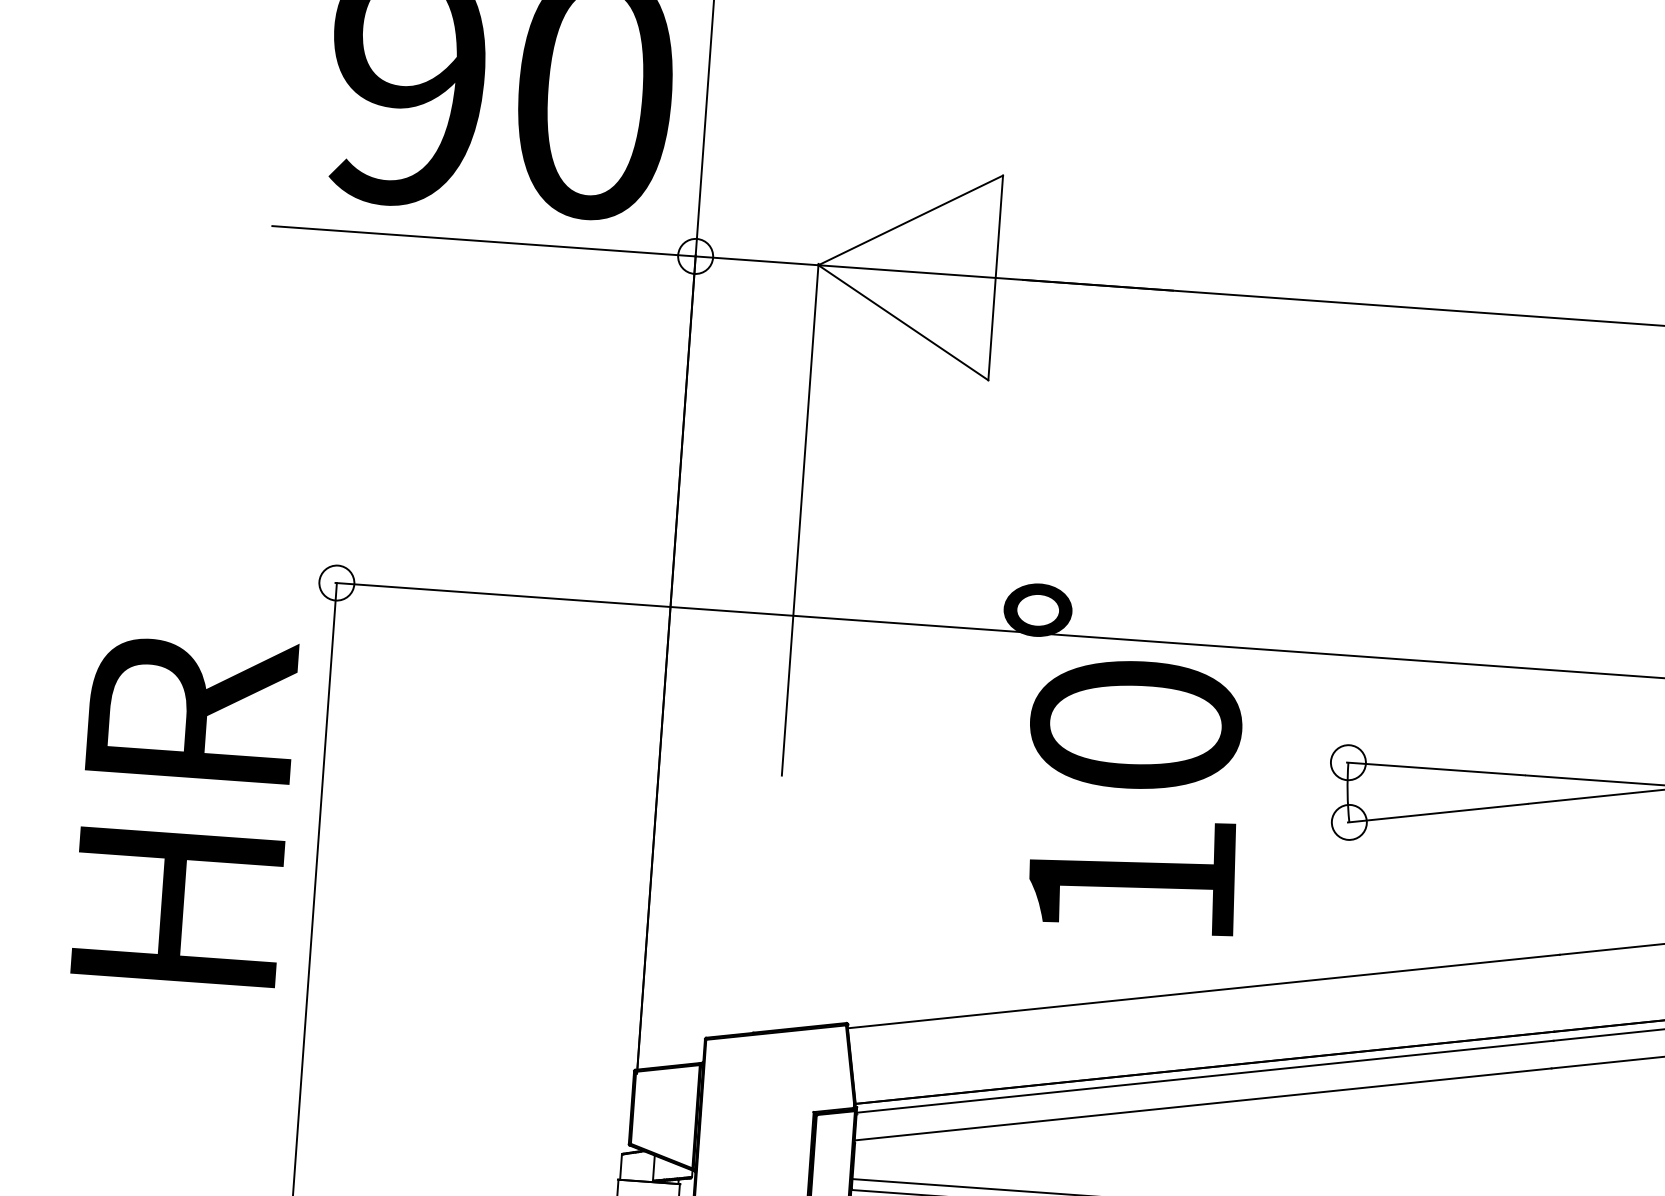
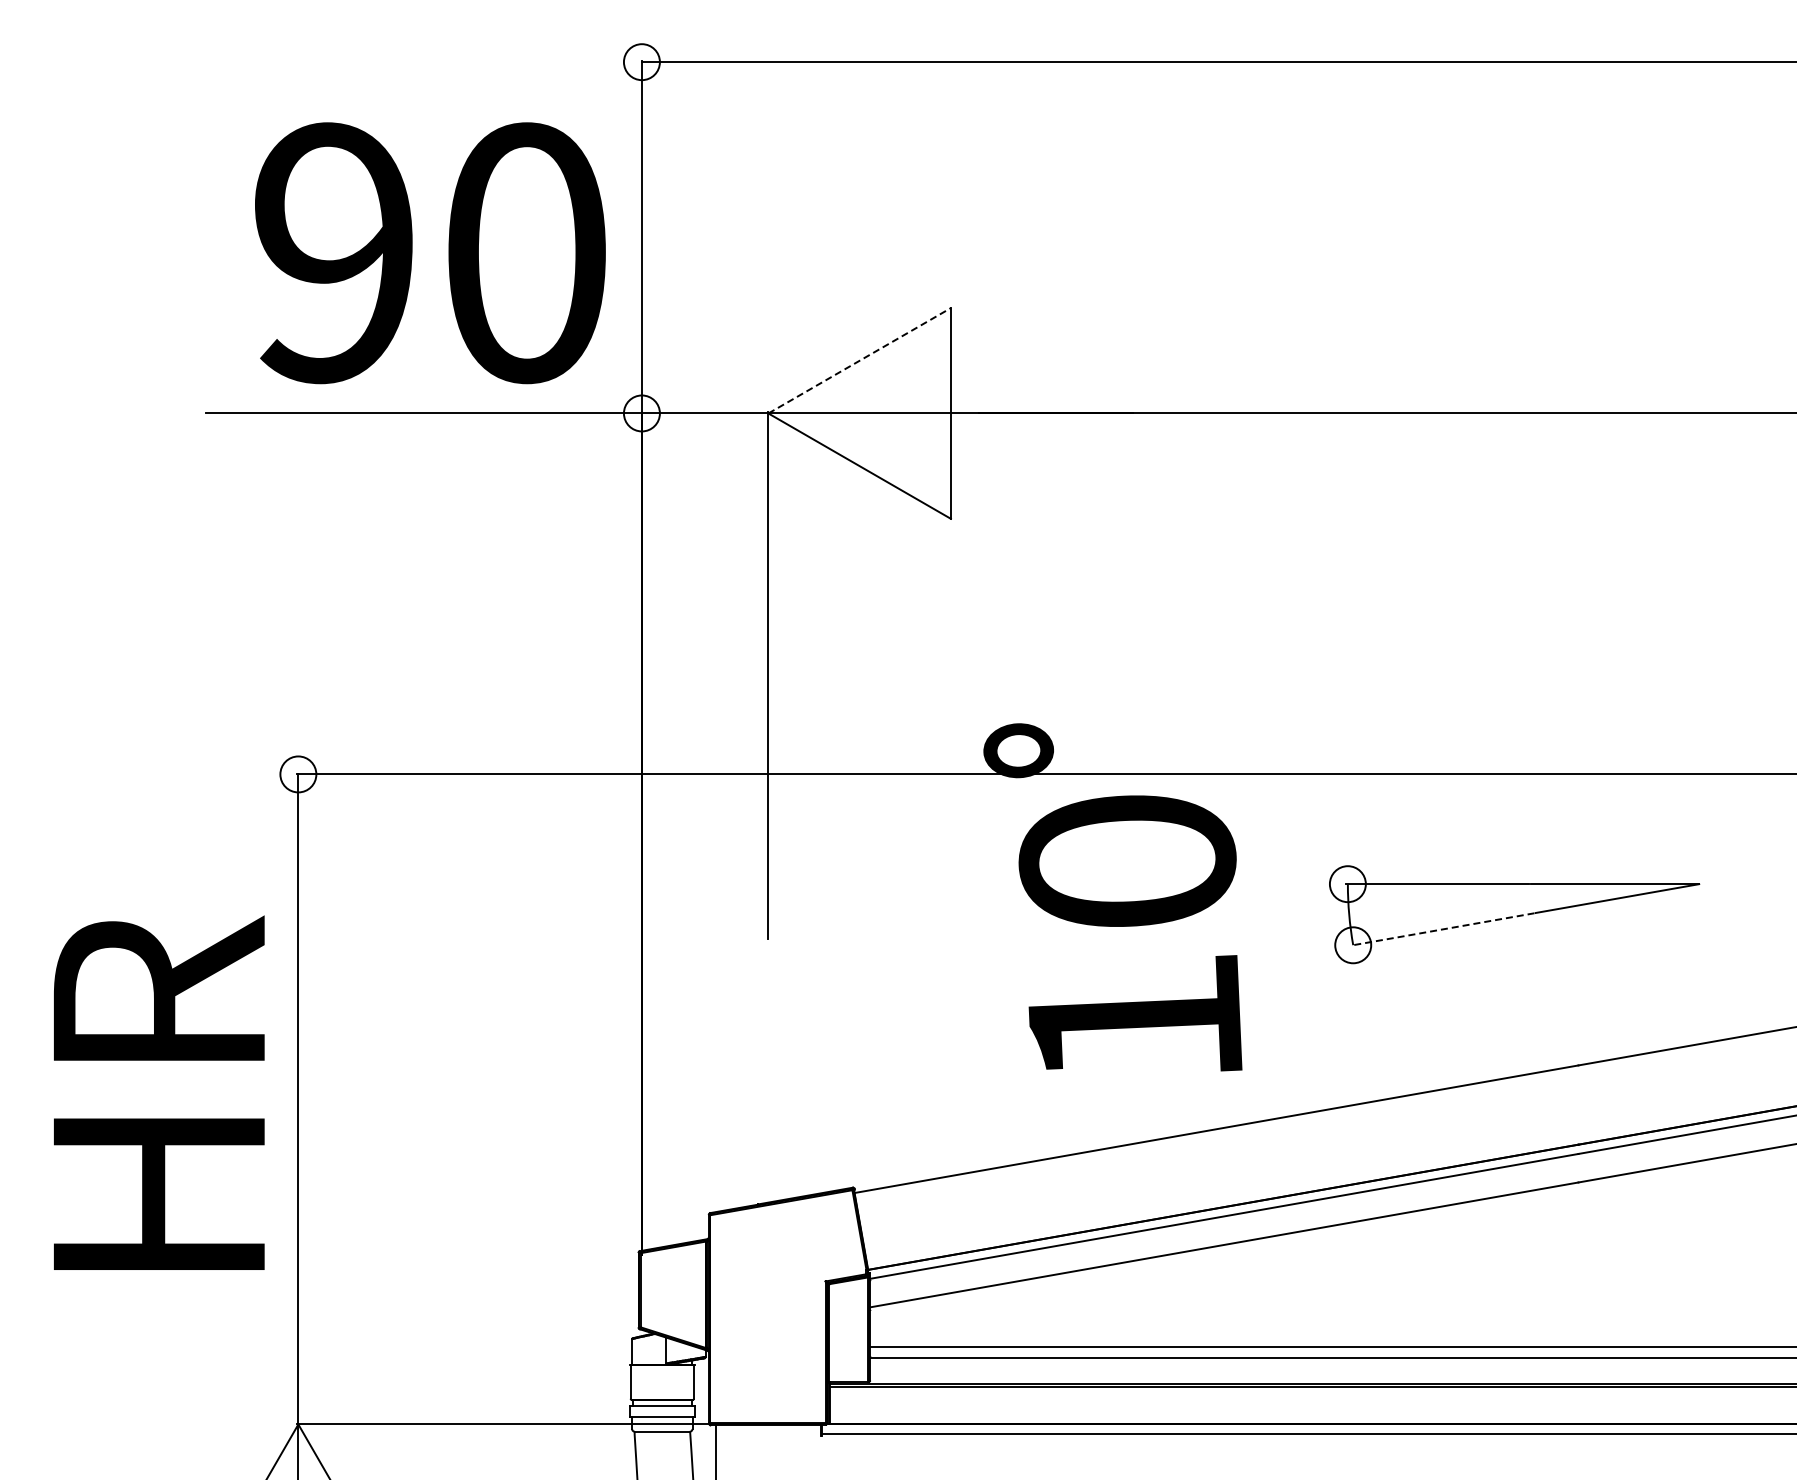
line: (911, 220) -> (860, 360), solid -> dashed
text: (185, 808) -> (159, 1092), moved
line: (1438, 813) -> (1443, 929), solid -> dashed

